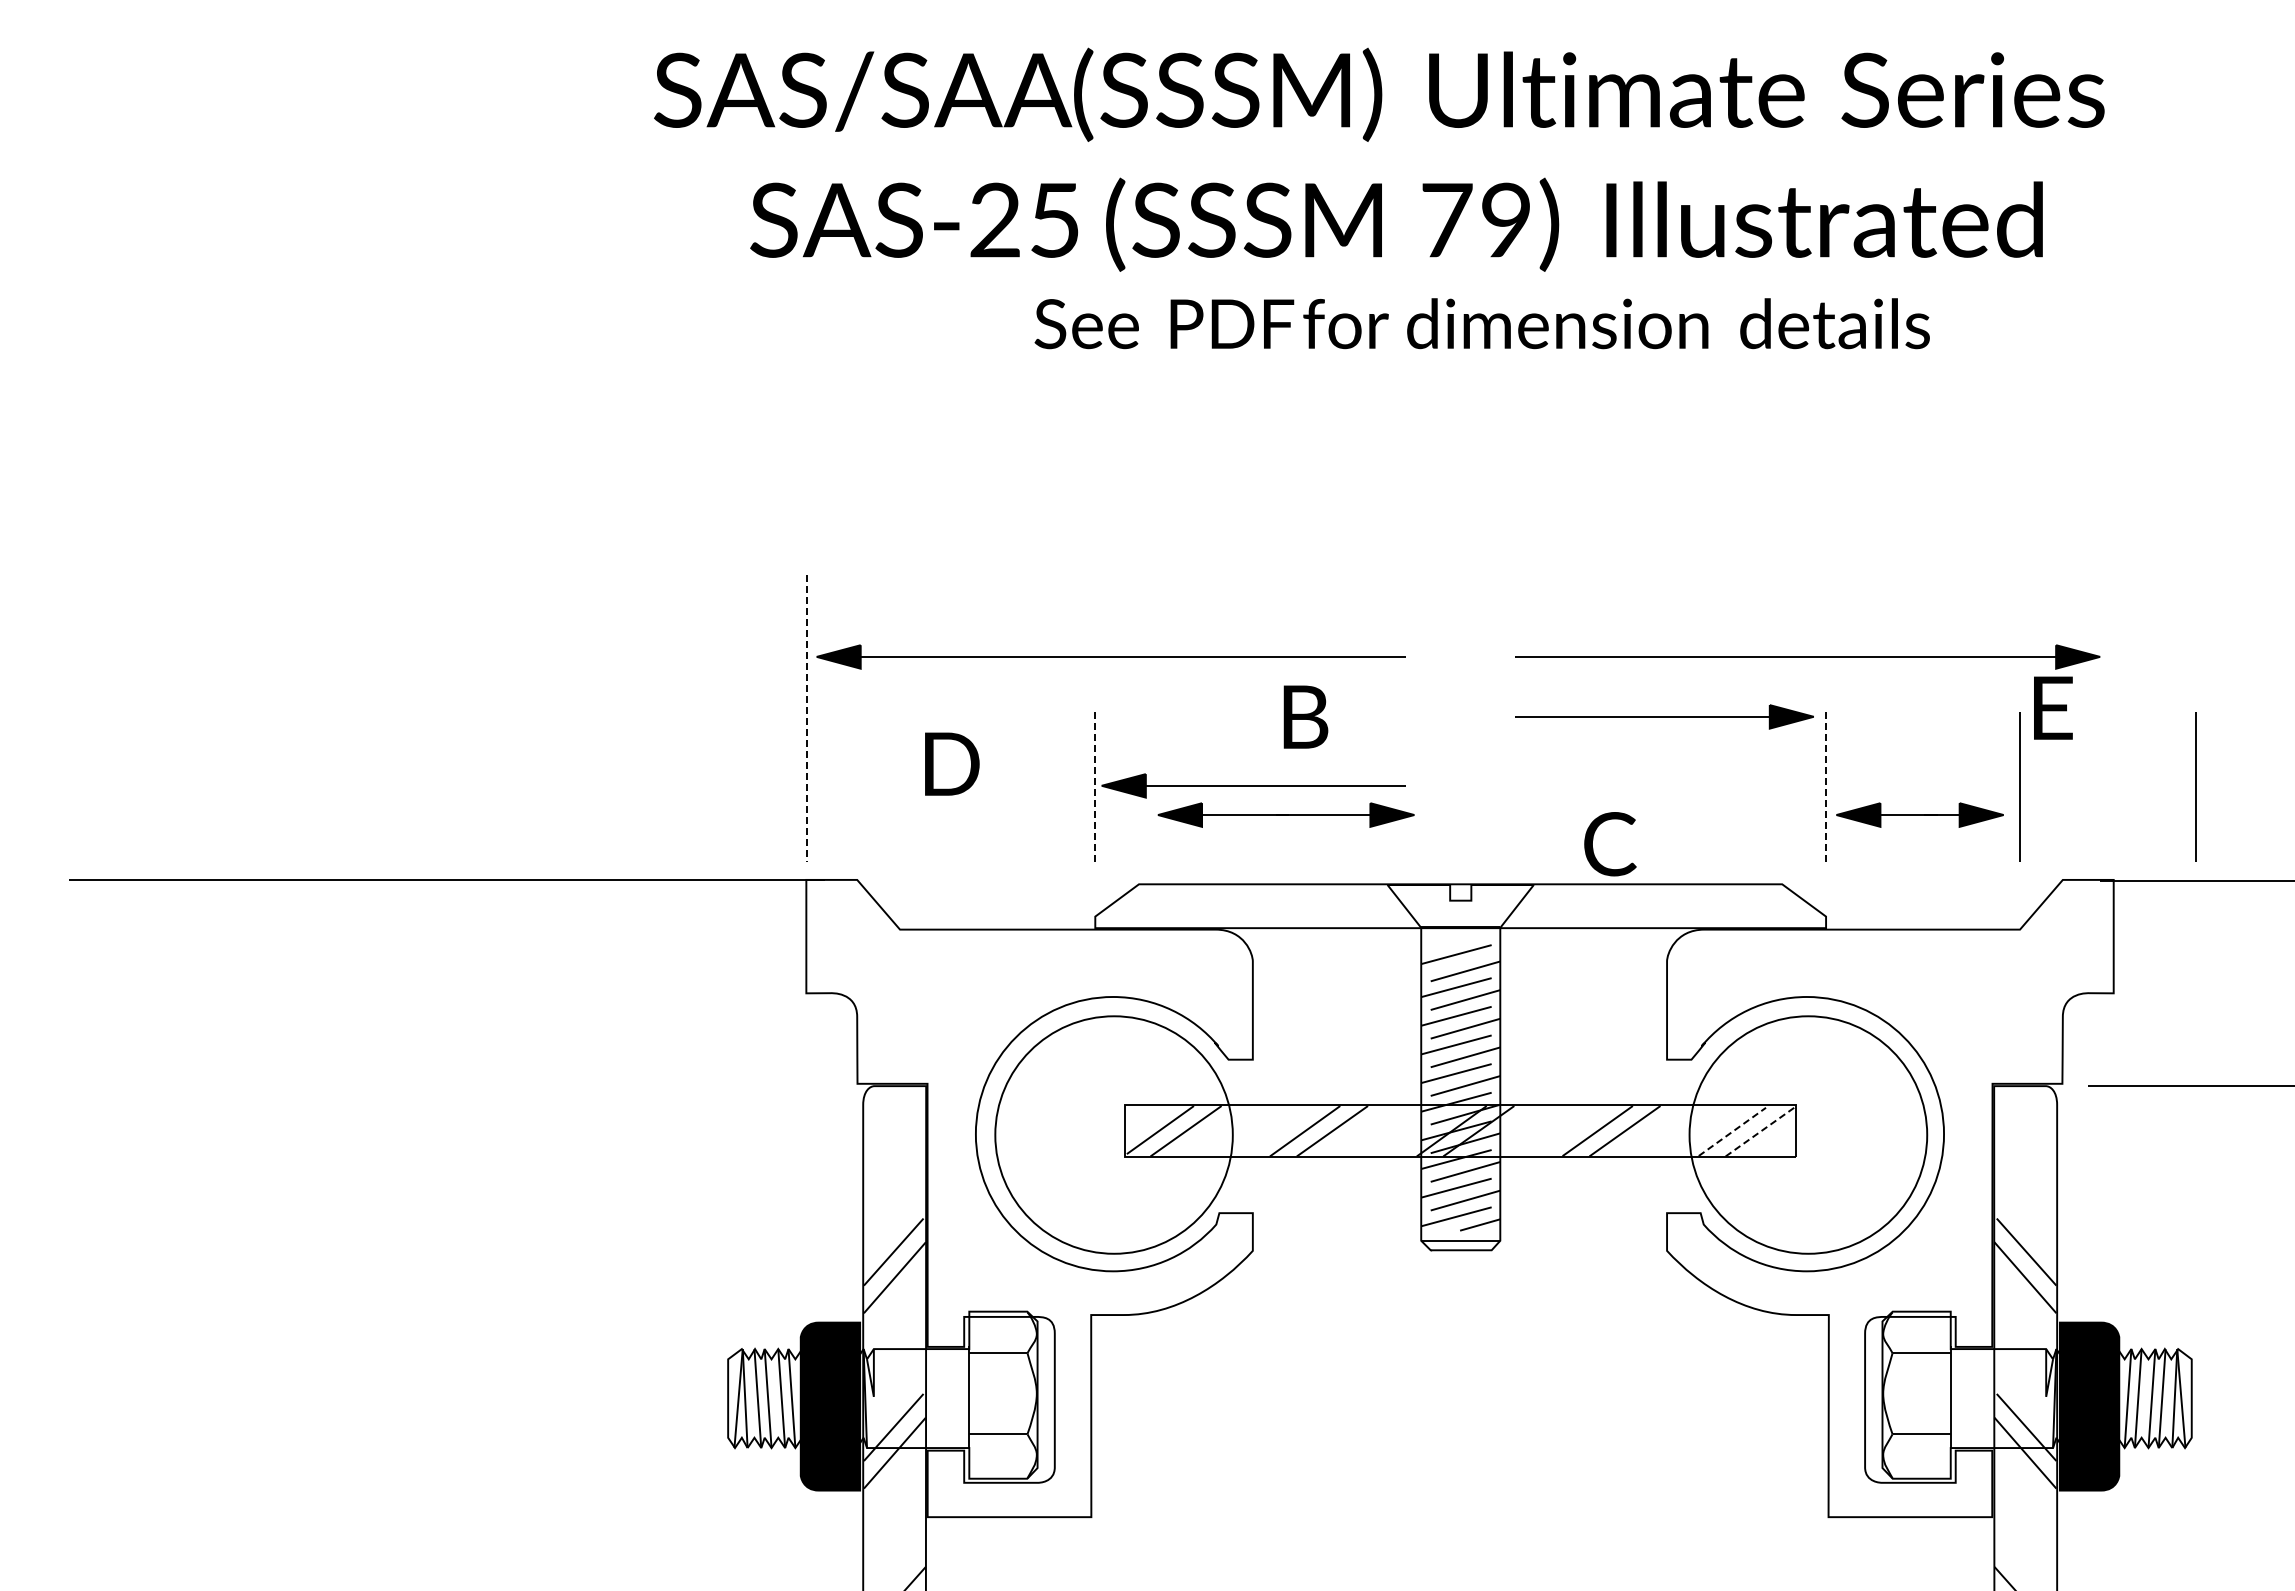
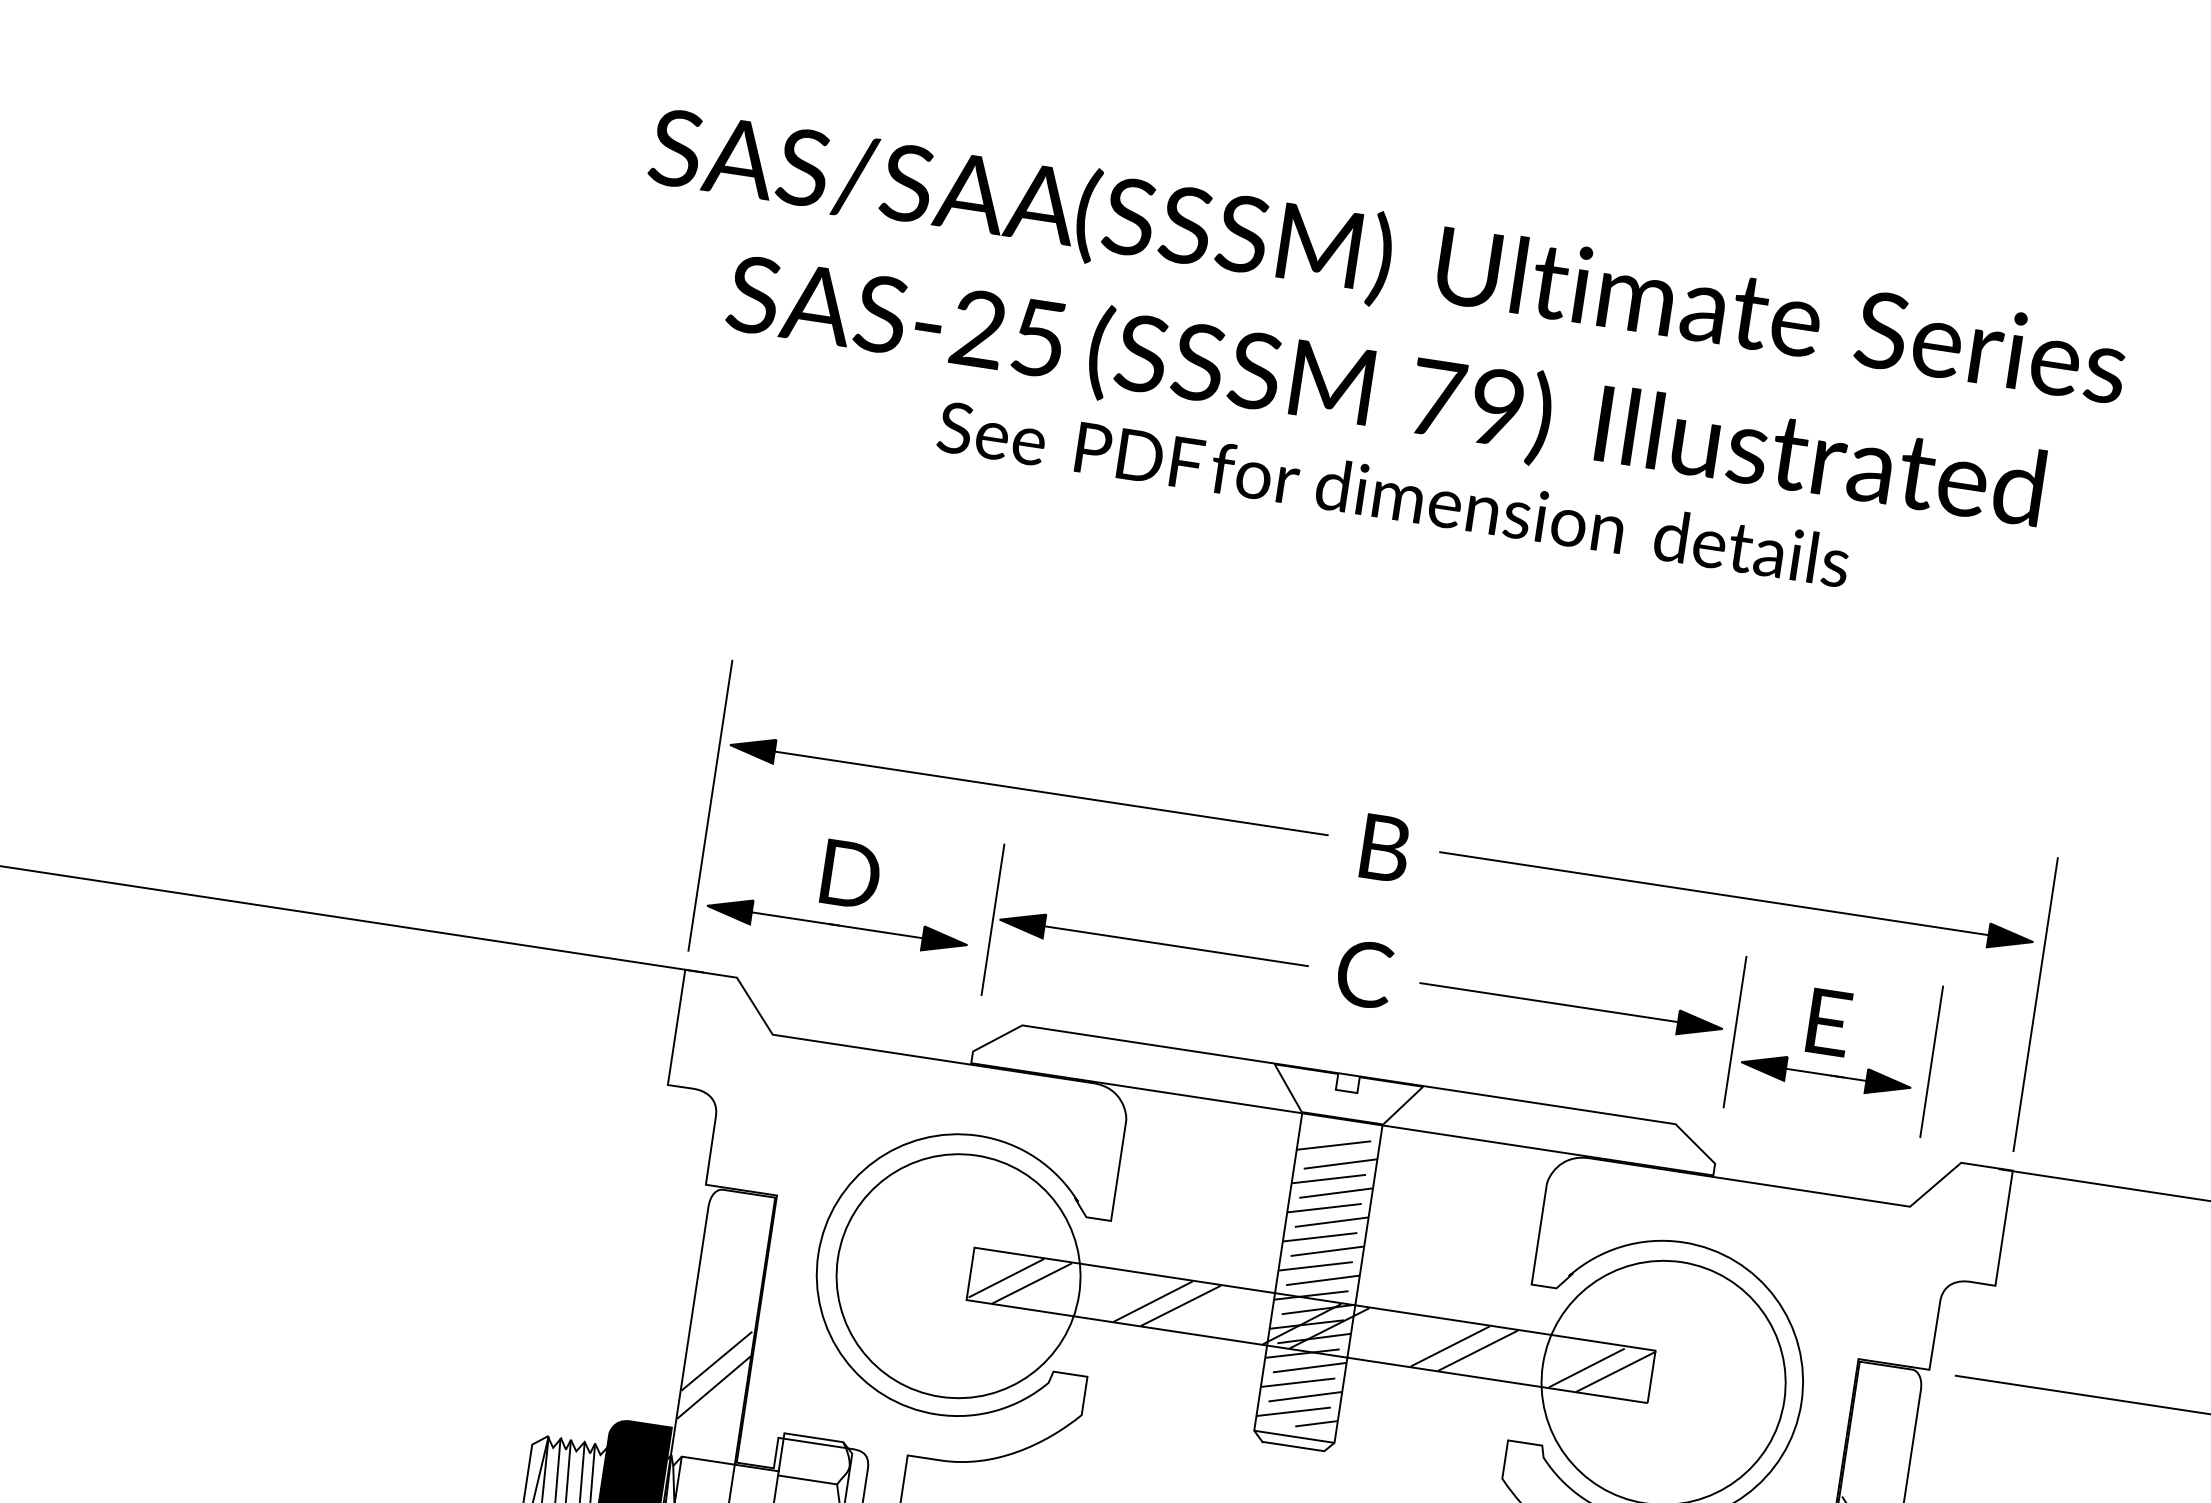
text: (1481, 323) -> (1393, 493), moved
text: (2053, 707) -> (1829, 1021), moved
text: (1305, 716) -> (1385, 847), moved
part: (1664, 716) -> (1571, 1005), moved
line: (2111, 716) -> (2035, 1004), added
line: (806, 718) -> (710, 805), dashed -> solid
line: (1095, 786) -> (993, 919), dashed -> solid
line: (1826, 786) -> (1735, 1031), dashed -> solid
line: (2195, 786) -> (2110, 1088), removed
part: (1285, 814) -> (836, 924), moved
text: (1610, 844) -> (1365, 974), moved
line: (1732, 1131) -> (1587, 1367), dashed -> solid
line: (1761, 1131) -> (1616, 1372), dashed -> solid

